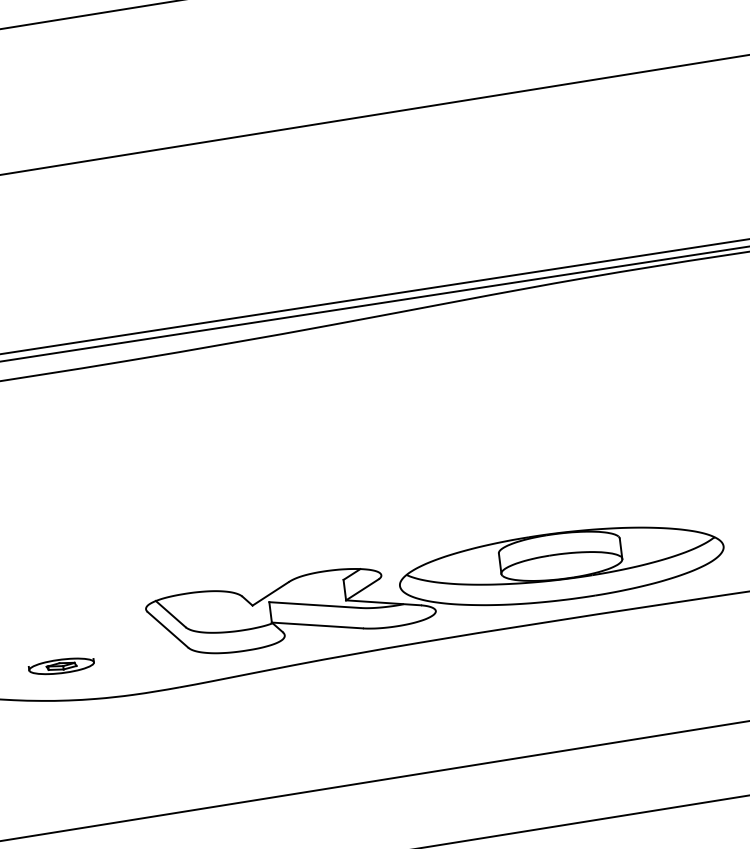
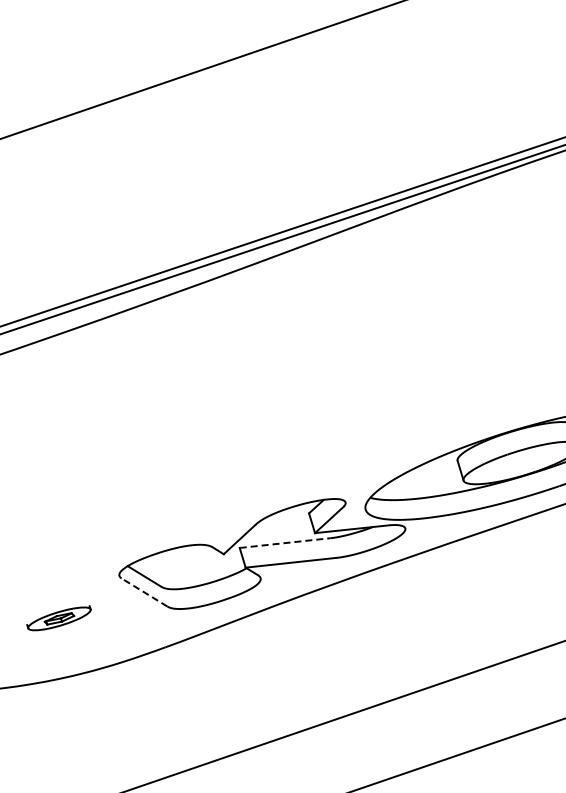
line: (314, 605) -> (284, 543), solid -> dashed
line: (167, 629) -> (144, 592), solid -> dashed
part: (60, 666) -> (58, 619), moved

